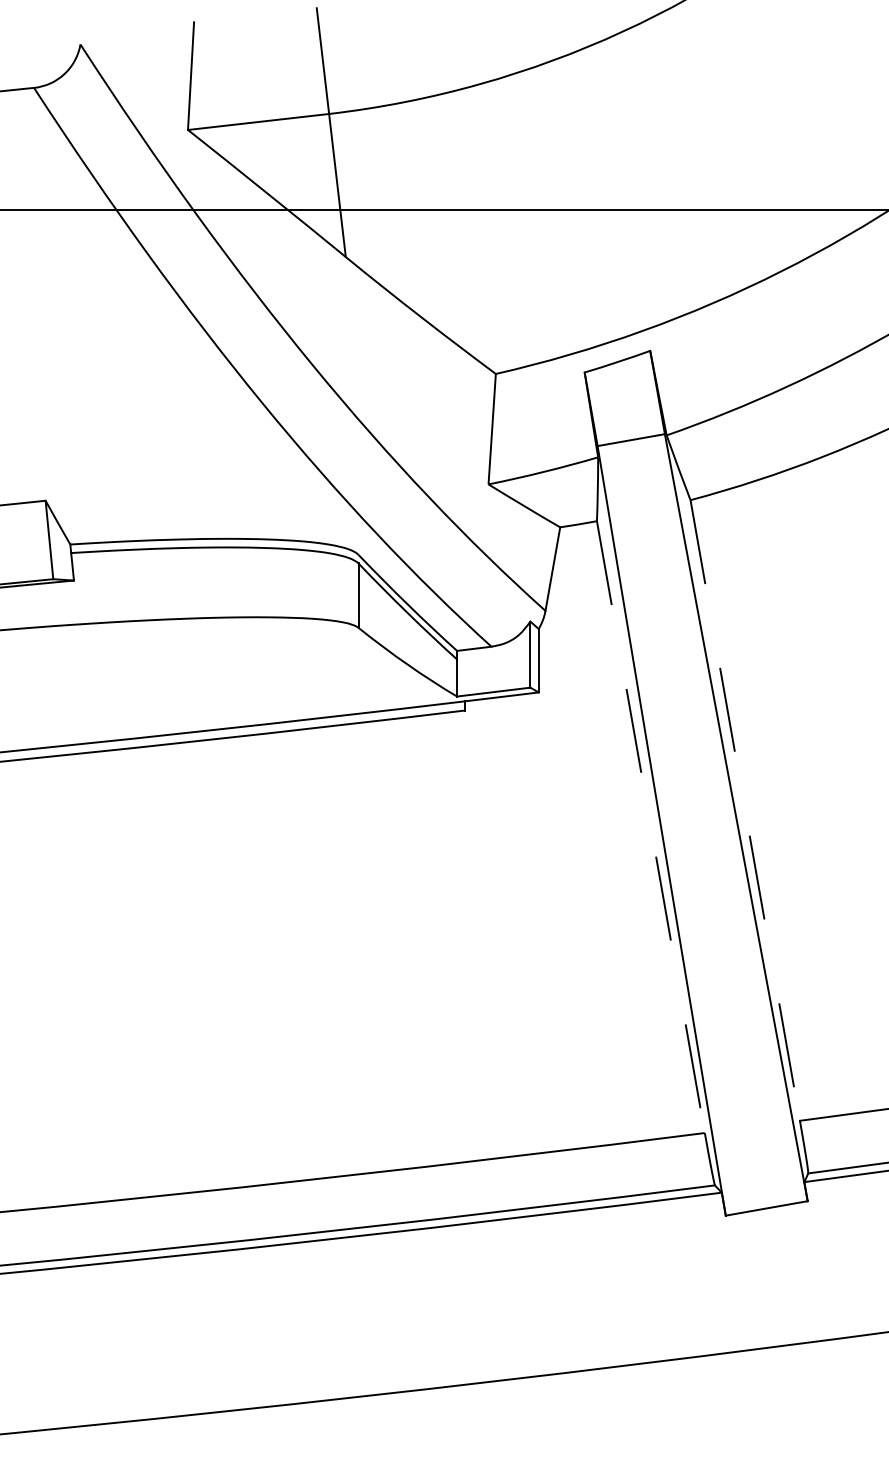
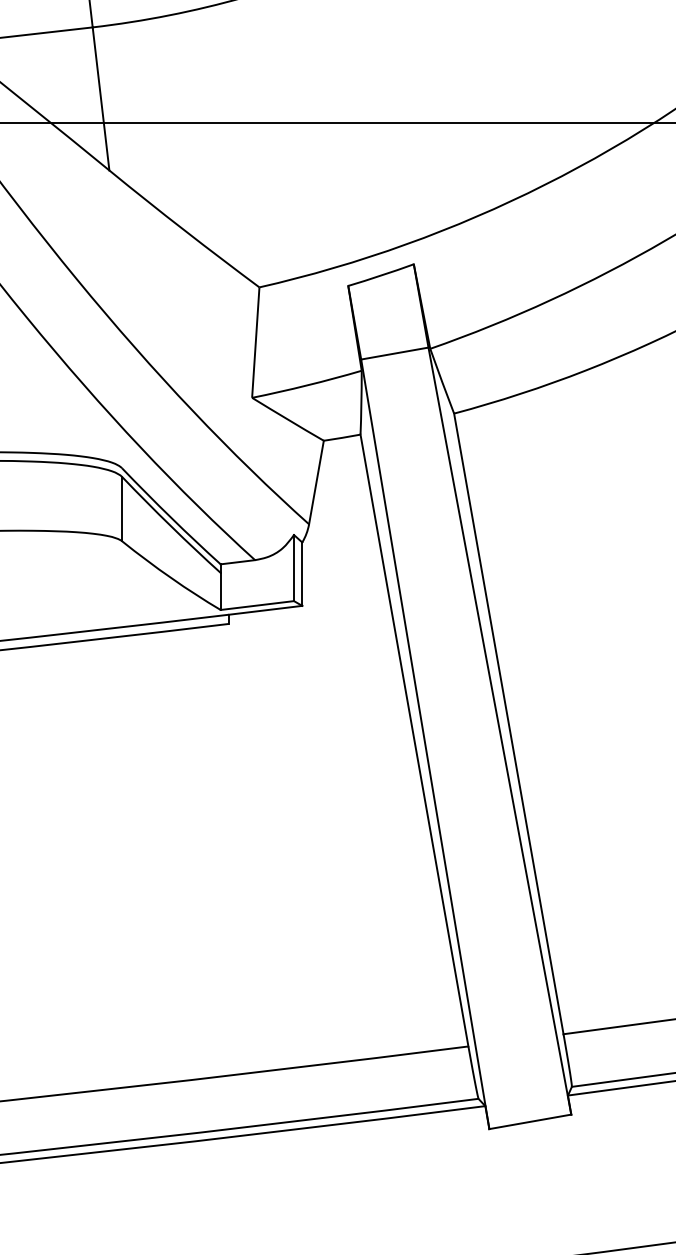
line: (745, 810) -> (509, 723), dashed -> solid
line: (650, 827) -> (414, 740), dashed -> solid

